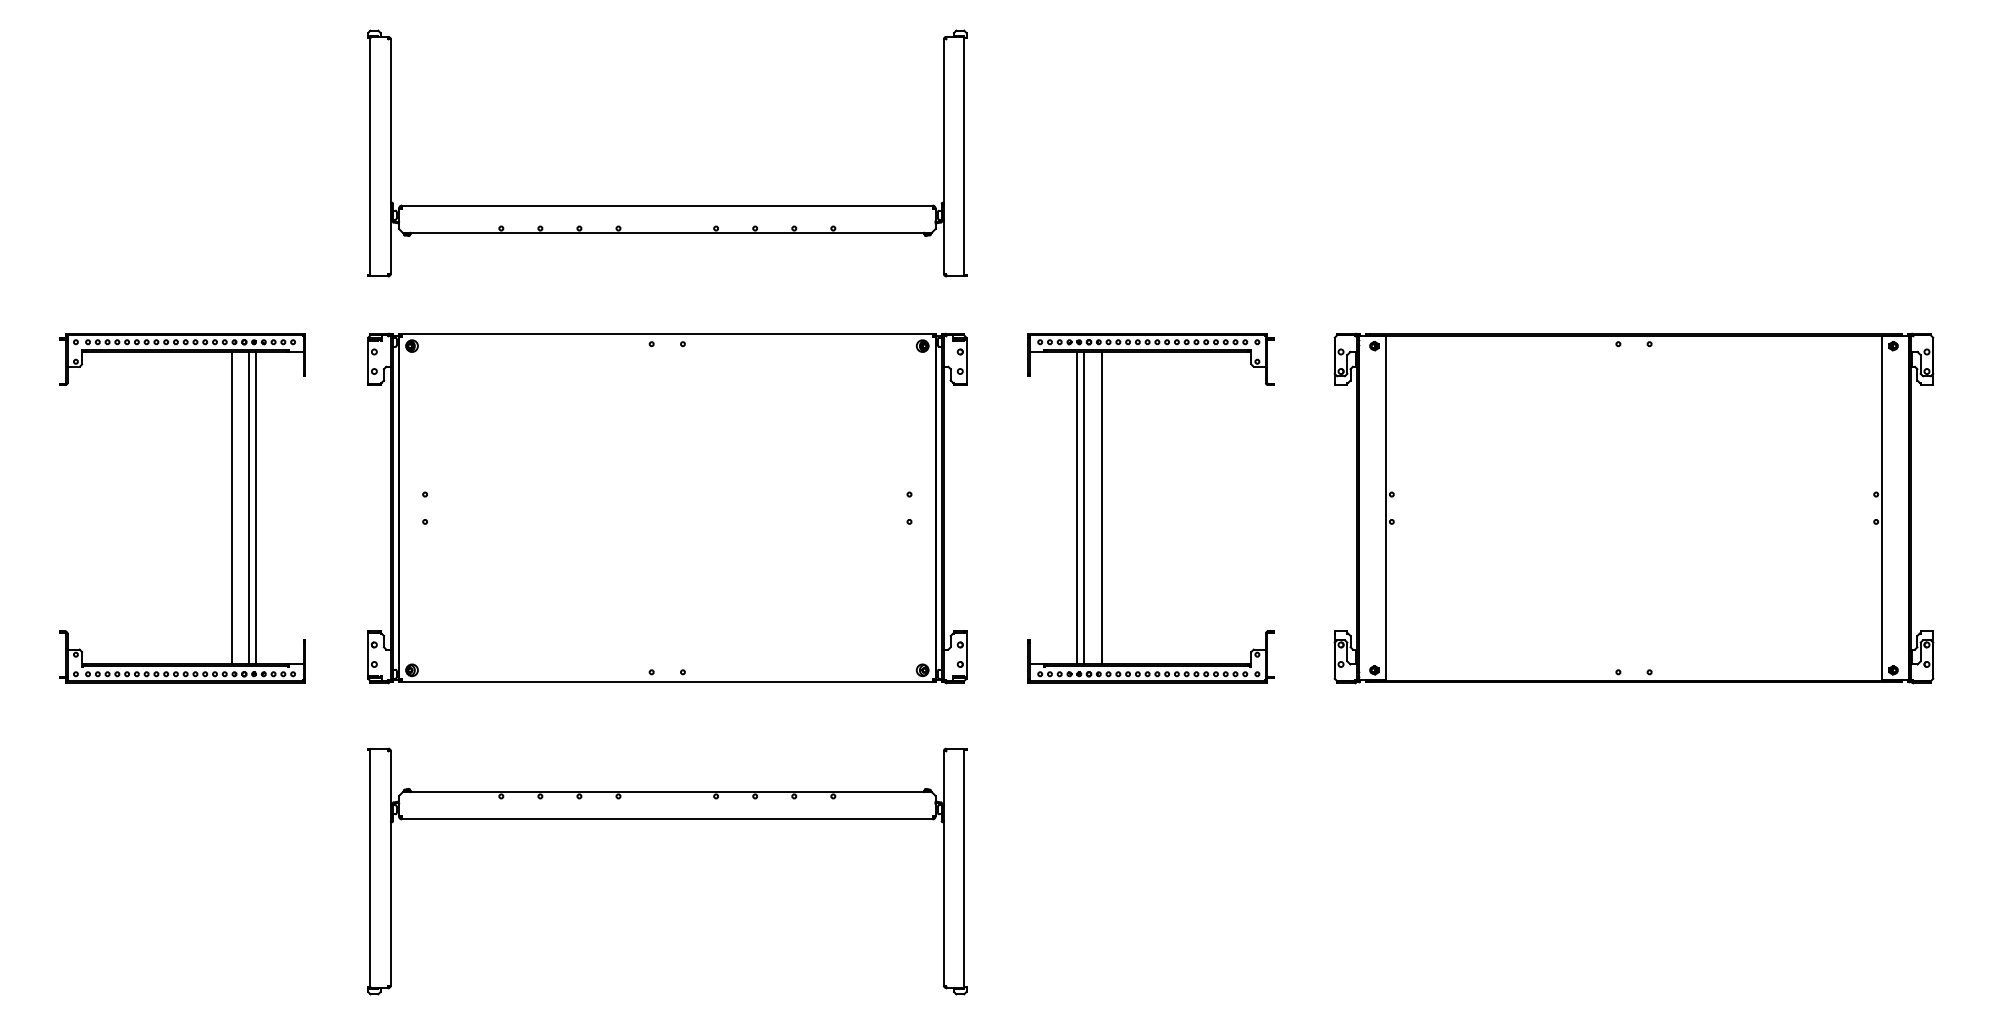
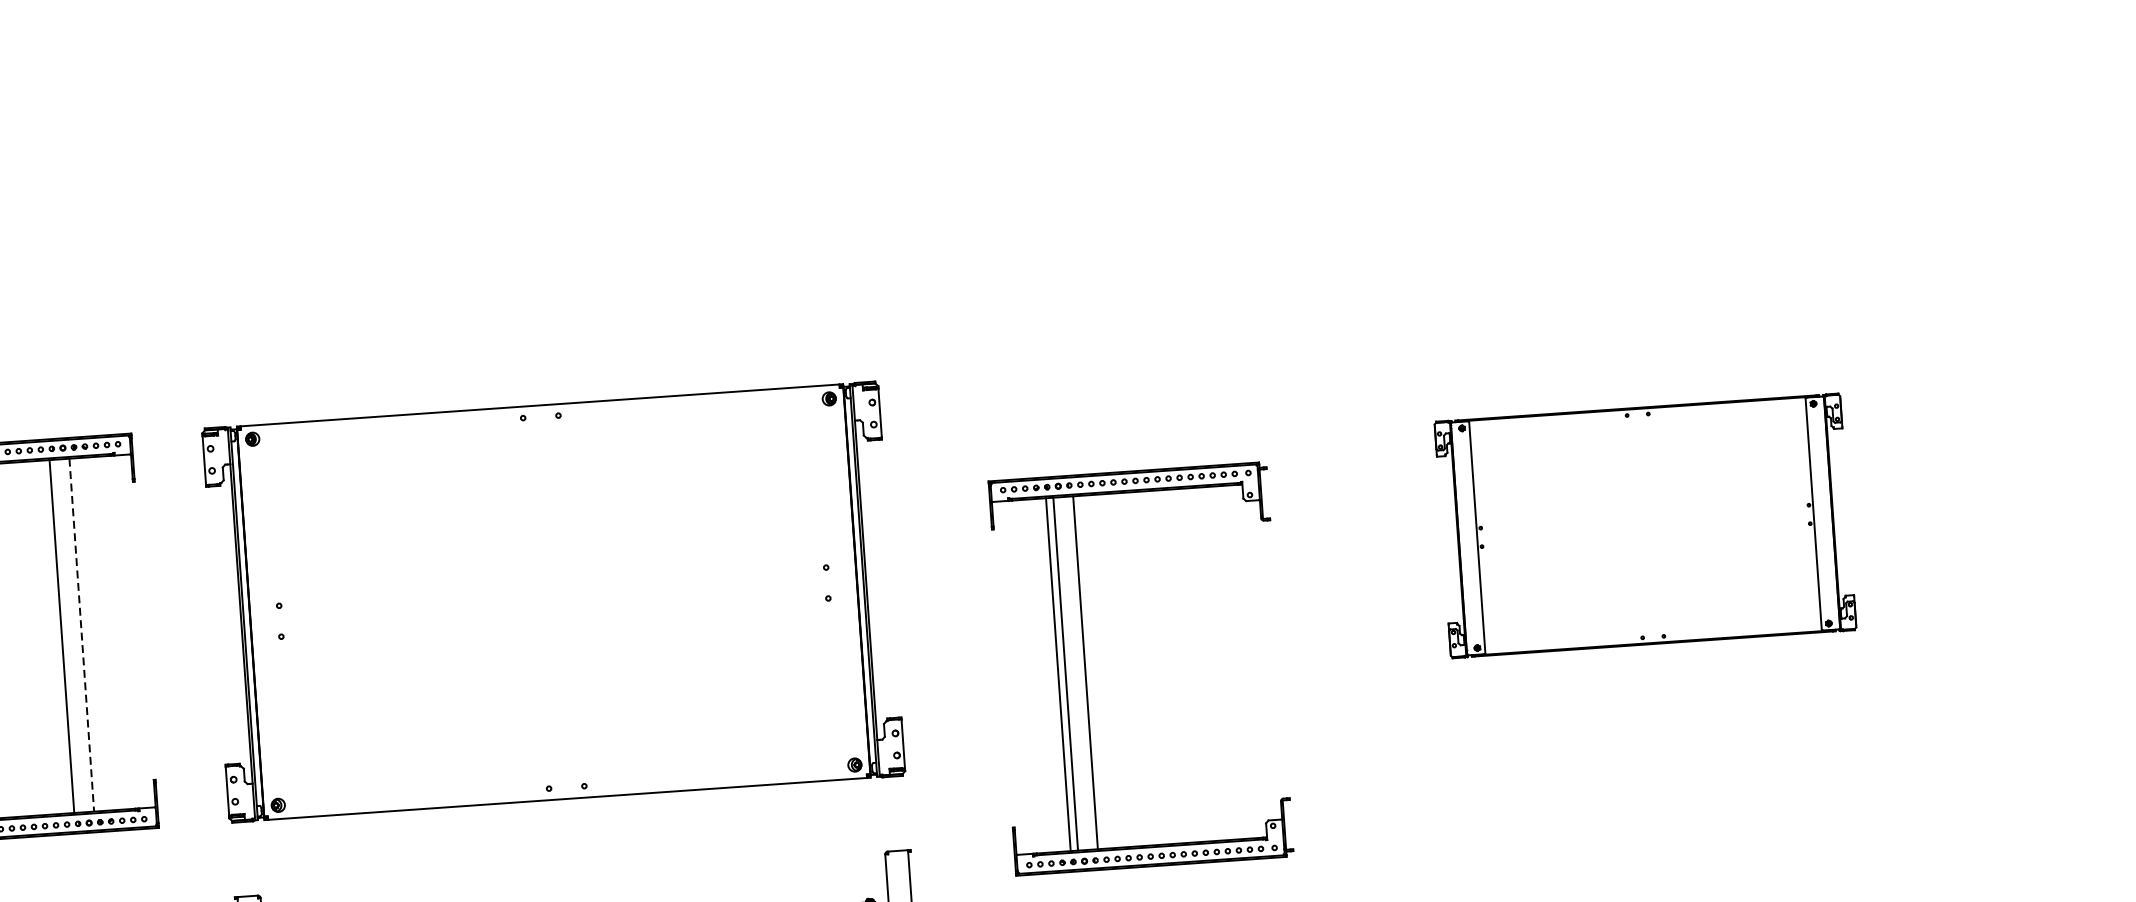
part: (667, 205) -> (530, 260), removed
line: (255, 507) -> (88, 633), removed
line: (249, 508) -> (81, 635), solid -> dashed
part: (1102, 508) -> (1086, 673), moved
part: (1633, 508) -> (1644, 526), size x0.6

